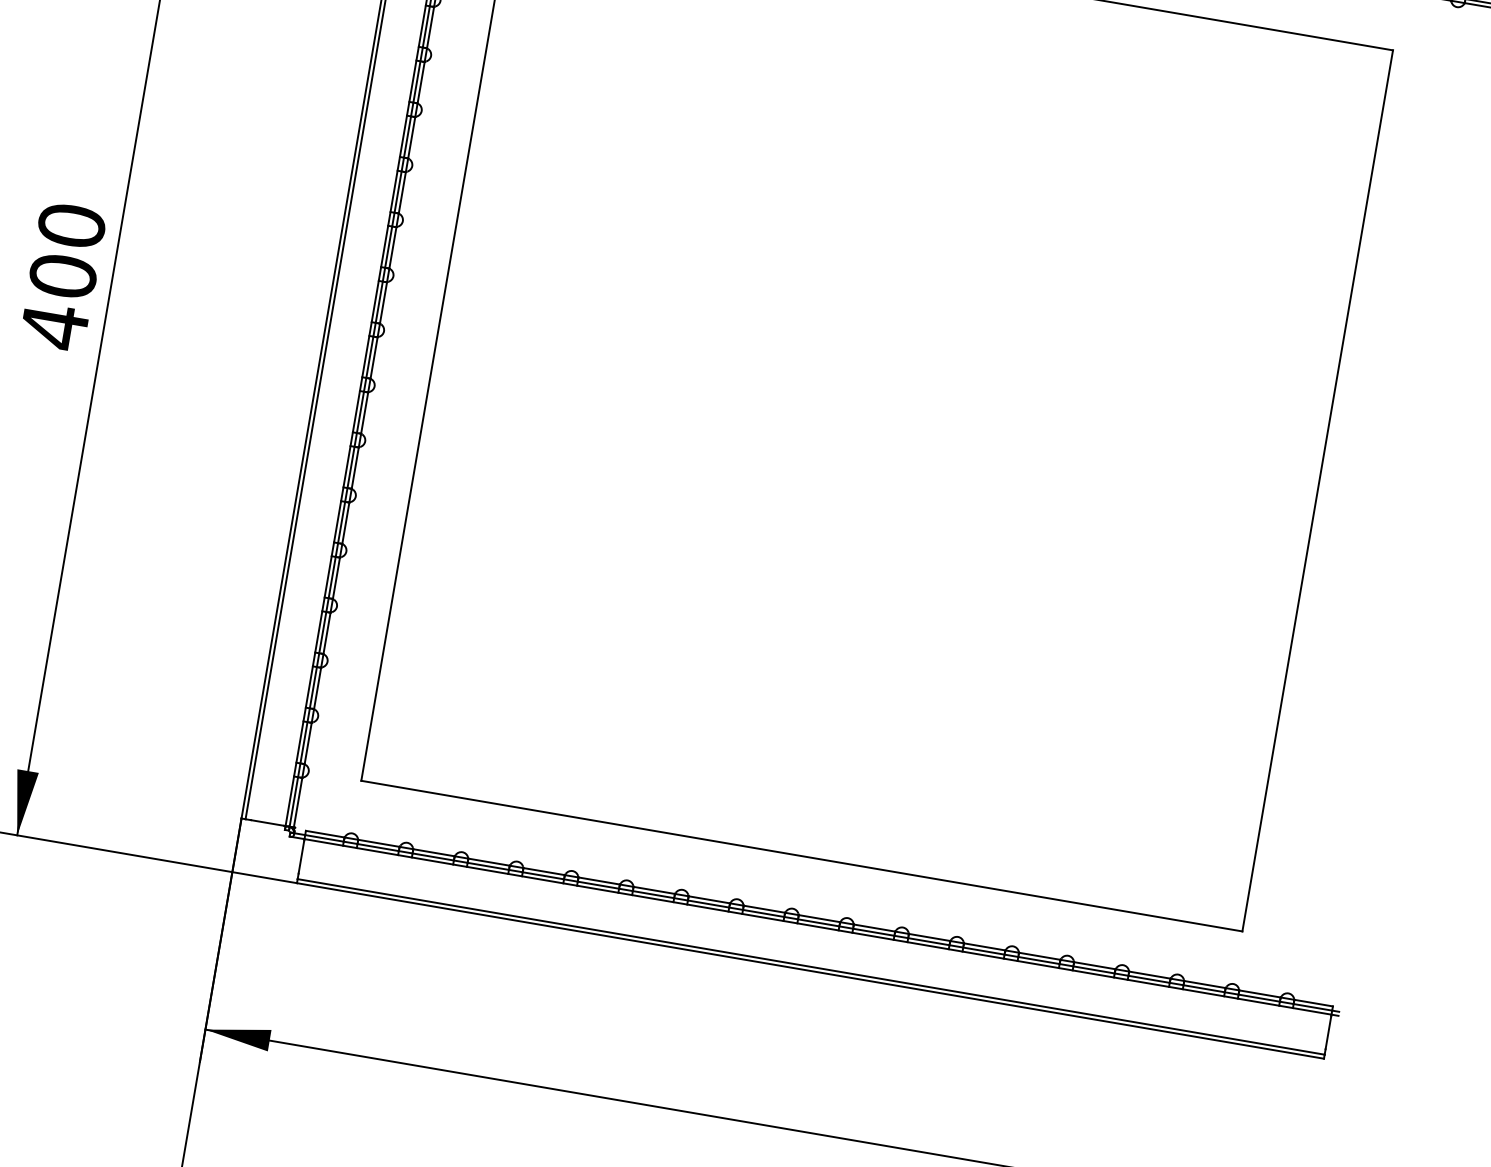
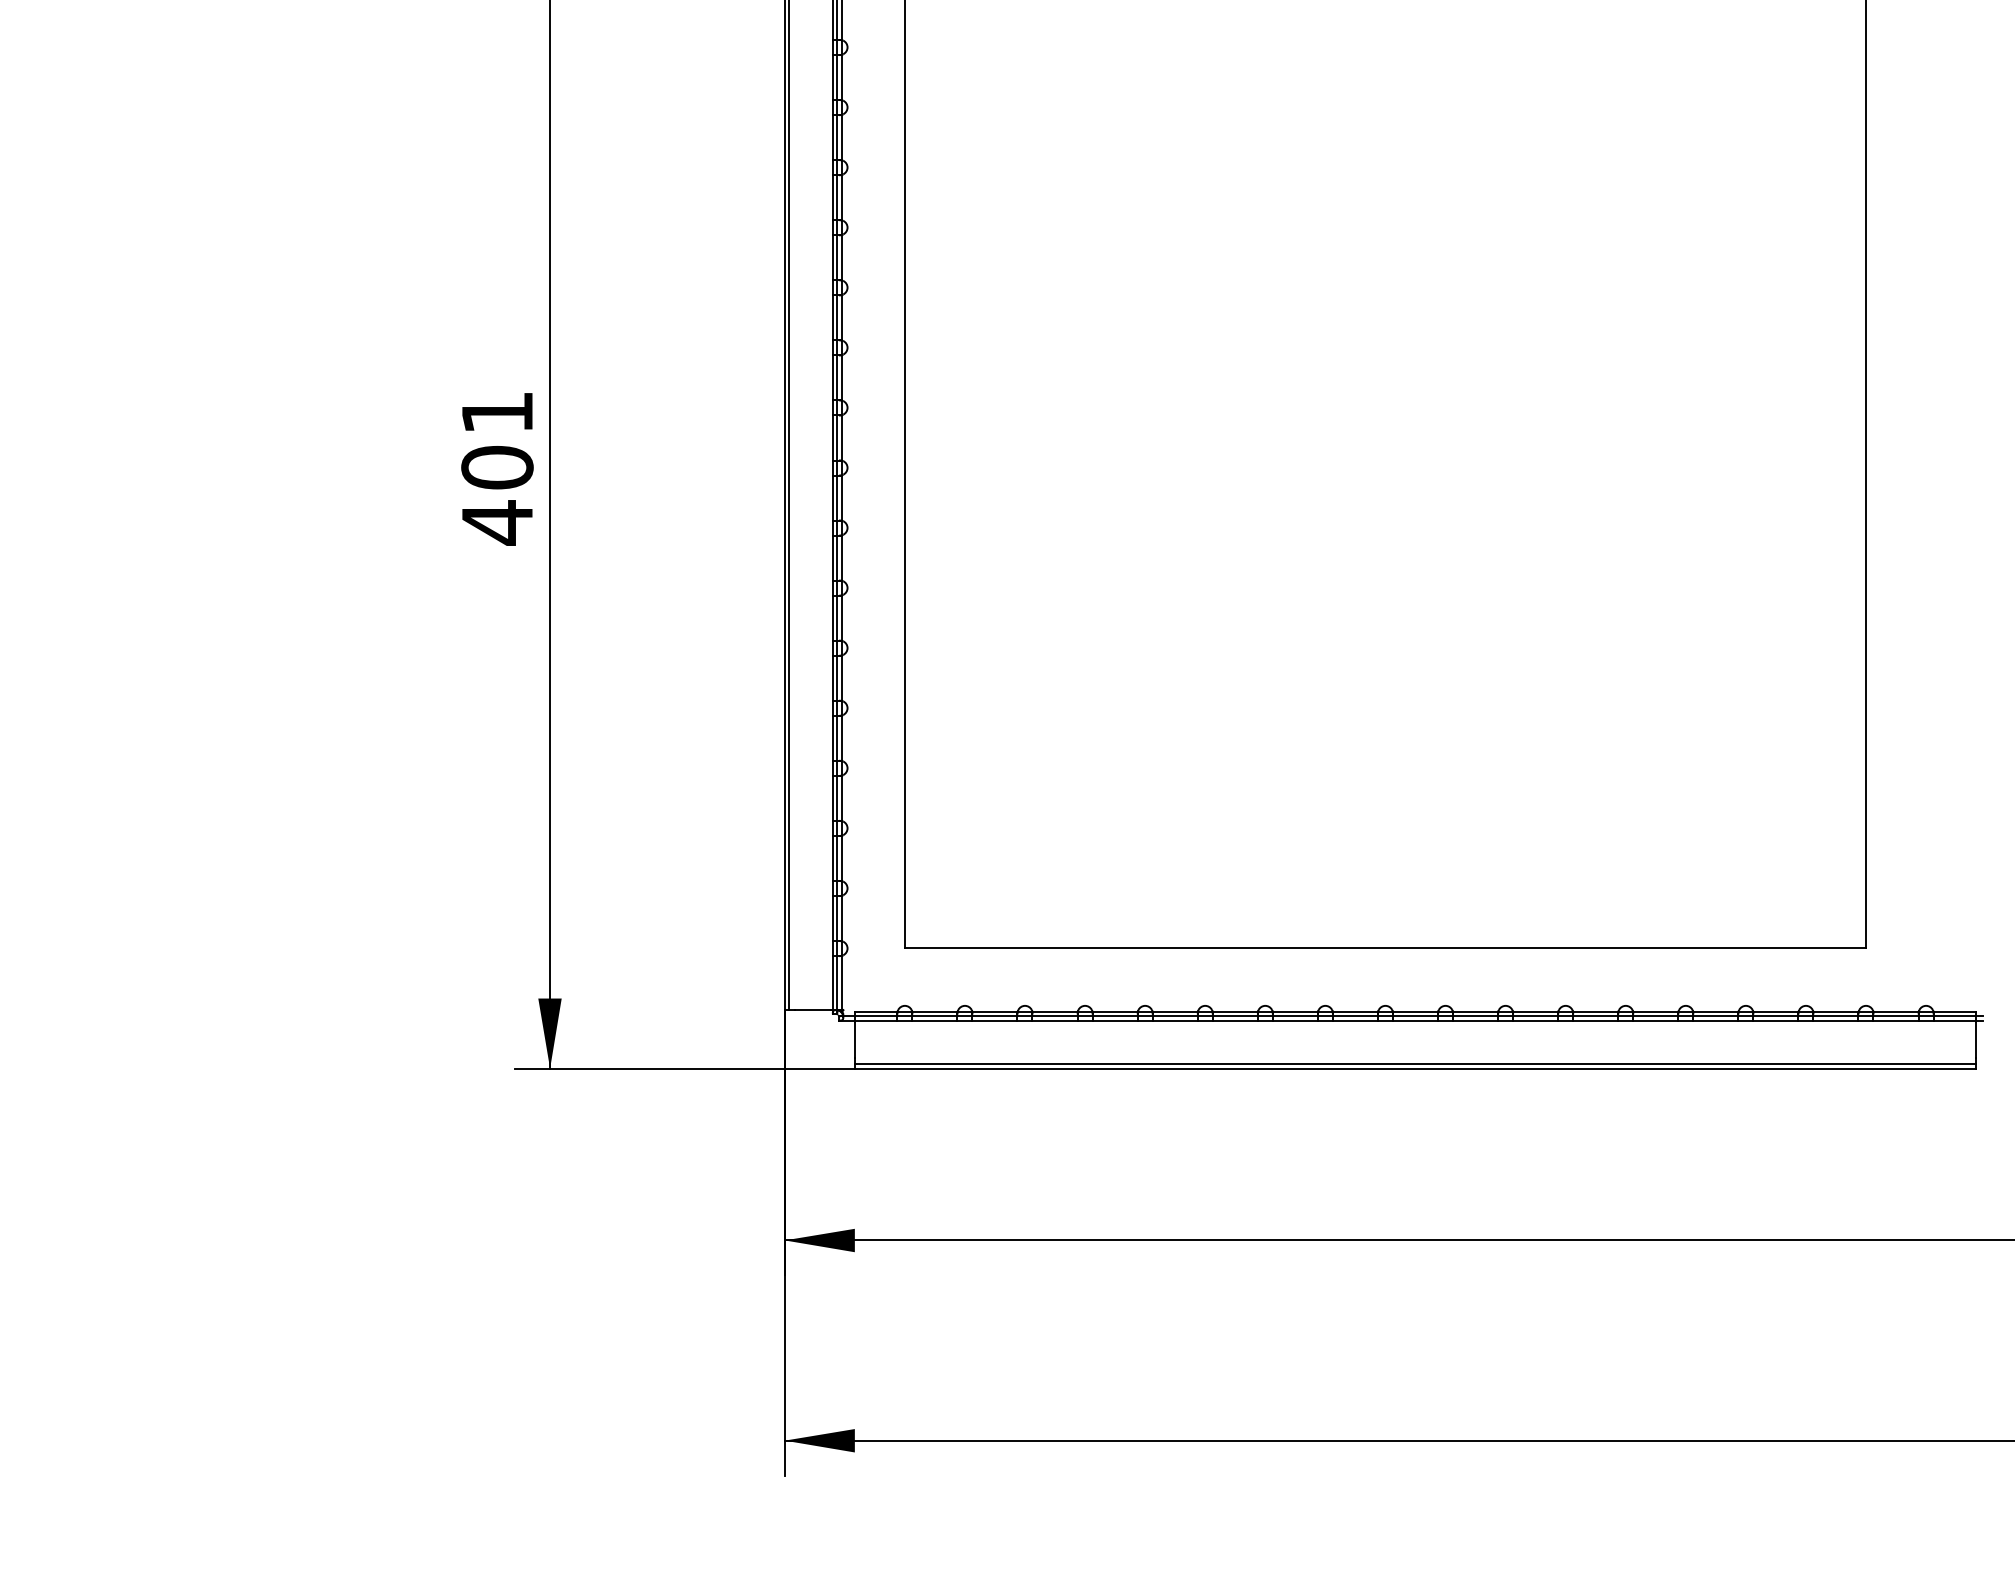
text: (71, 225) -> (497, 412), 400 -> 401

